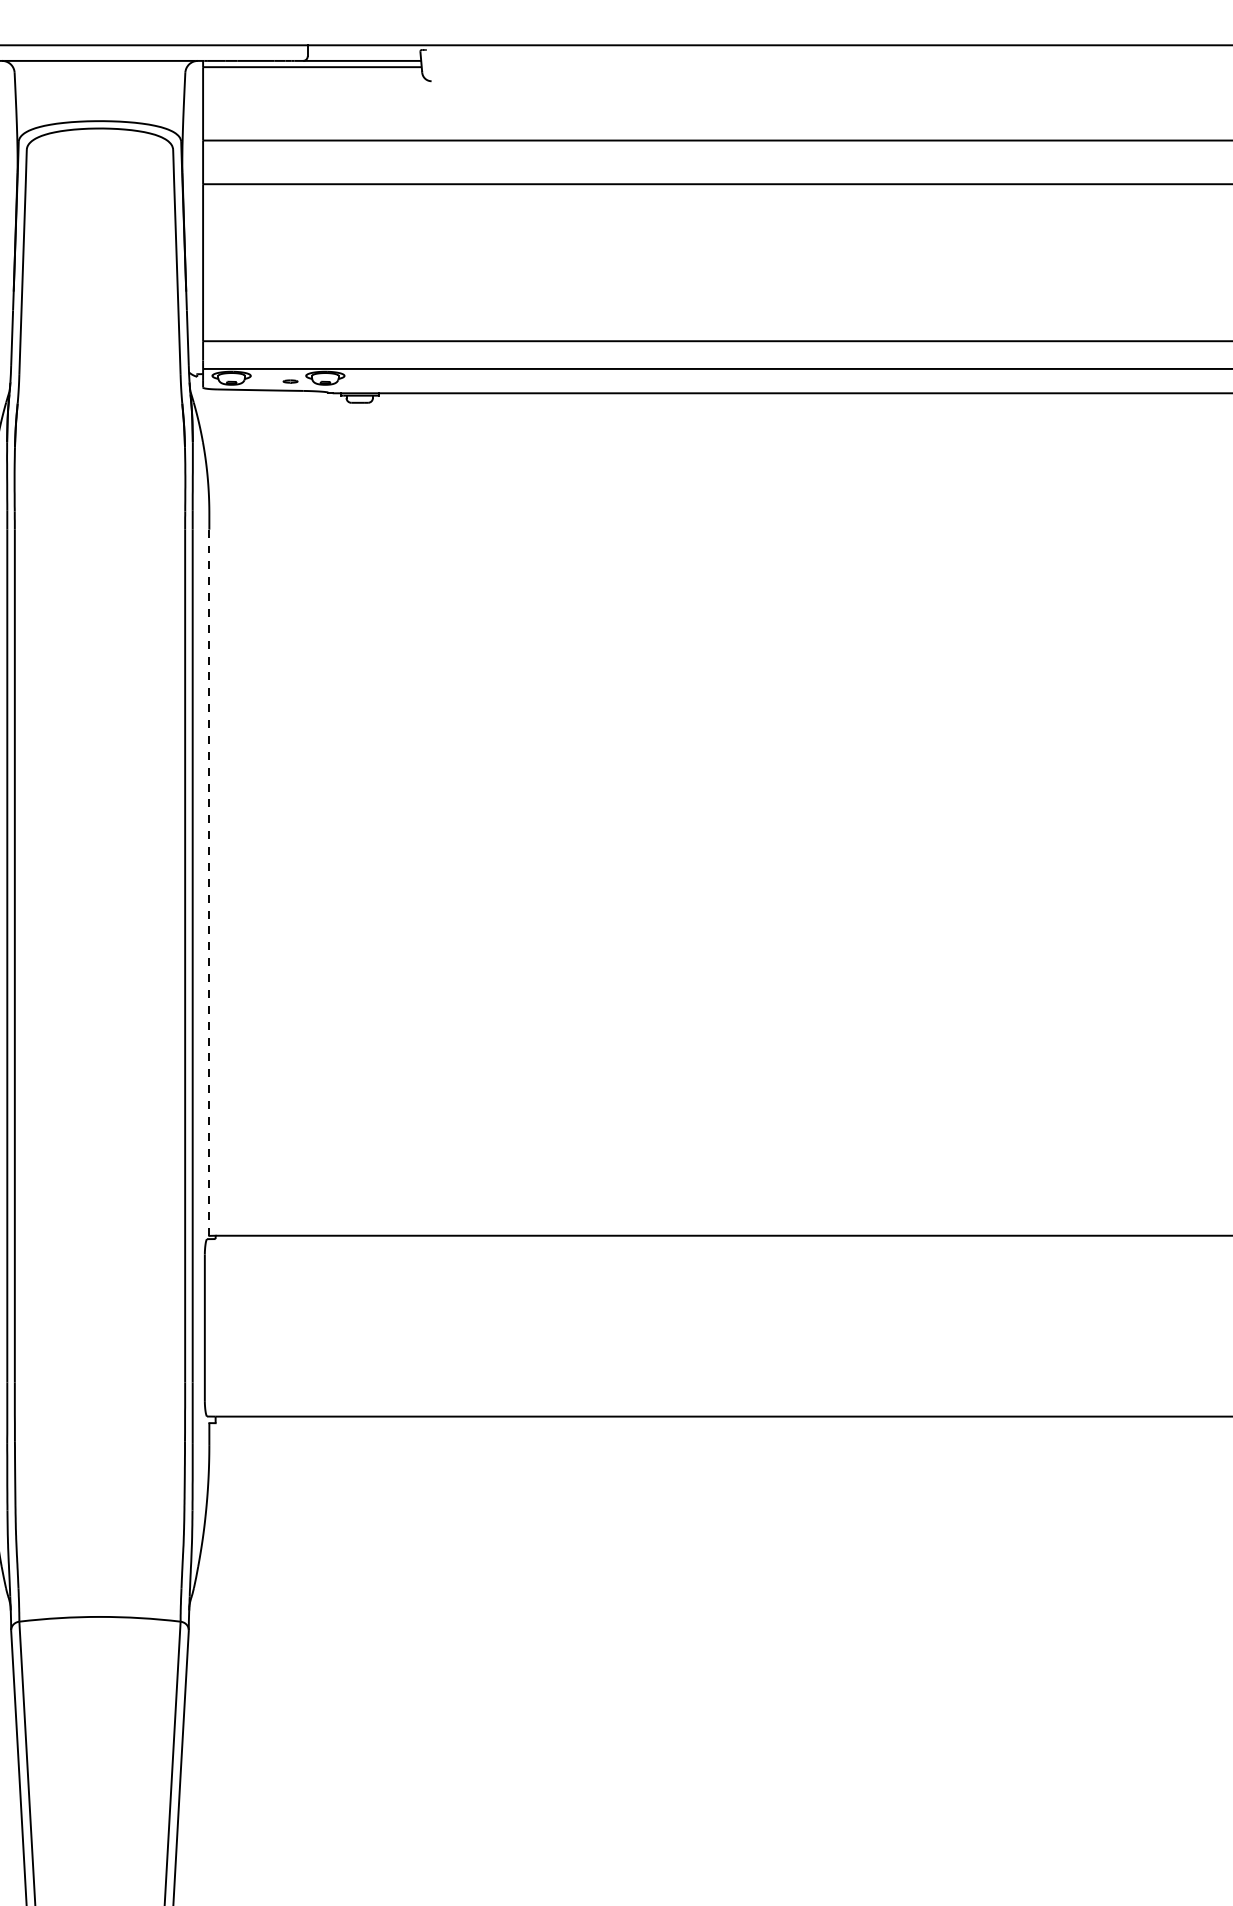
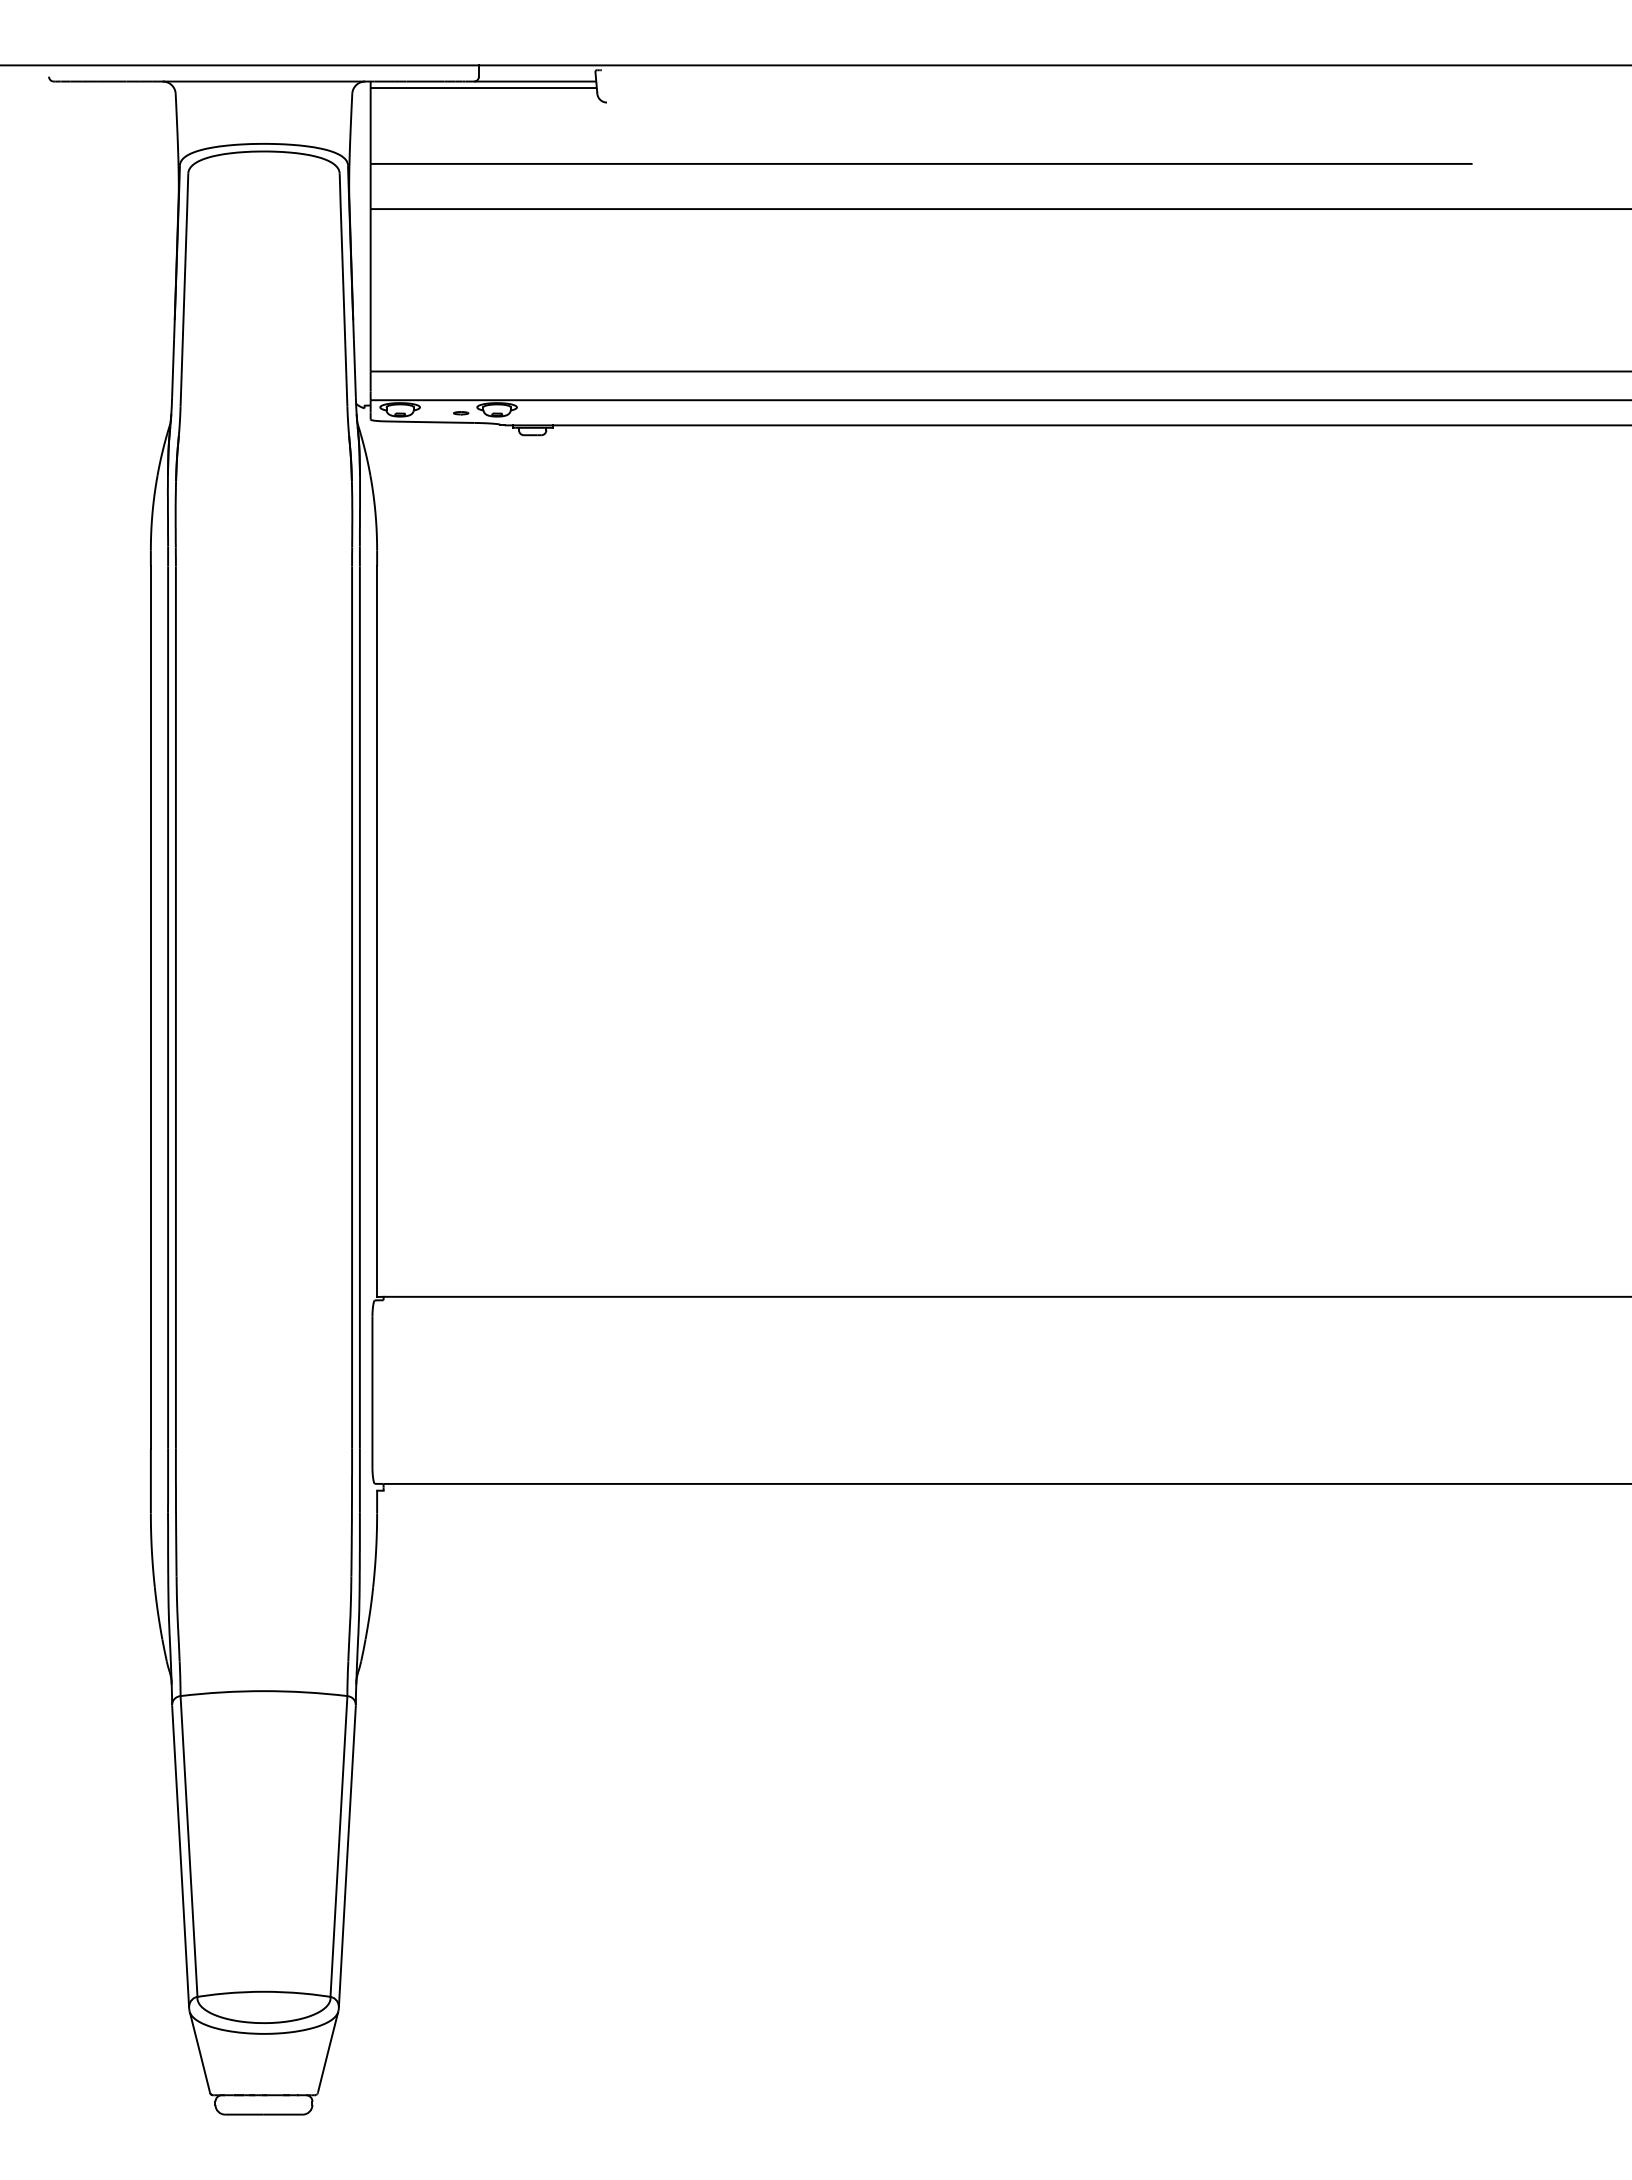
line: (209, 883) -> (377, 932), dashed -> solid

